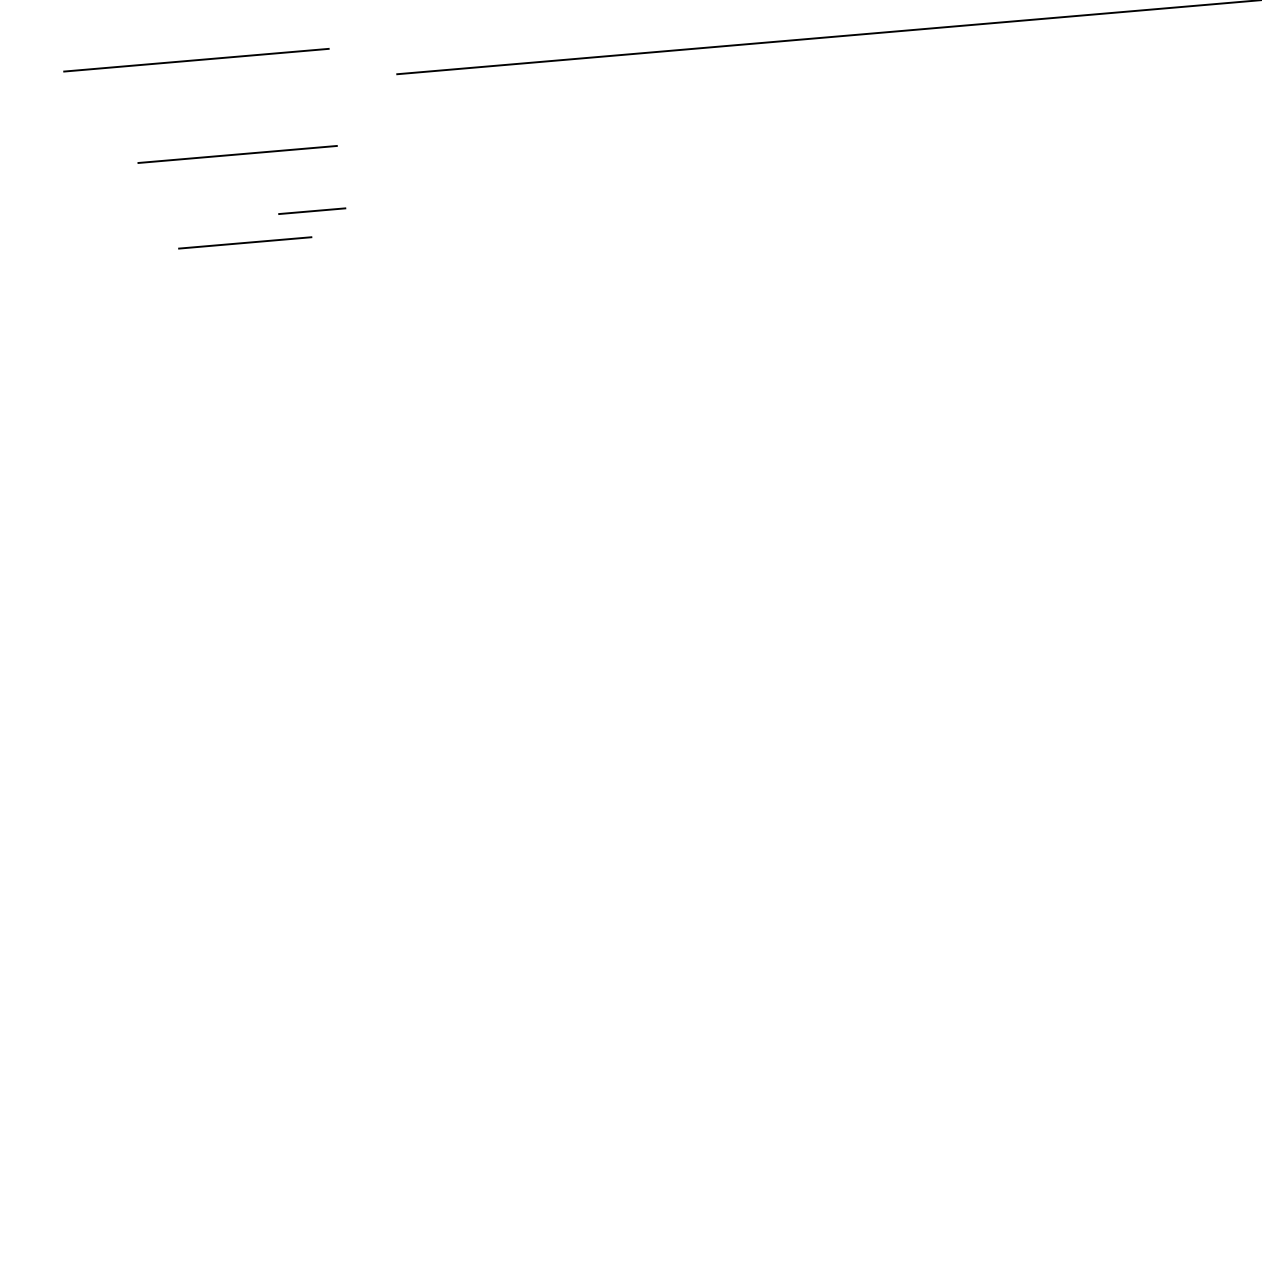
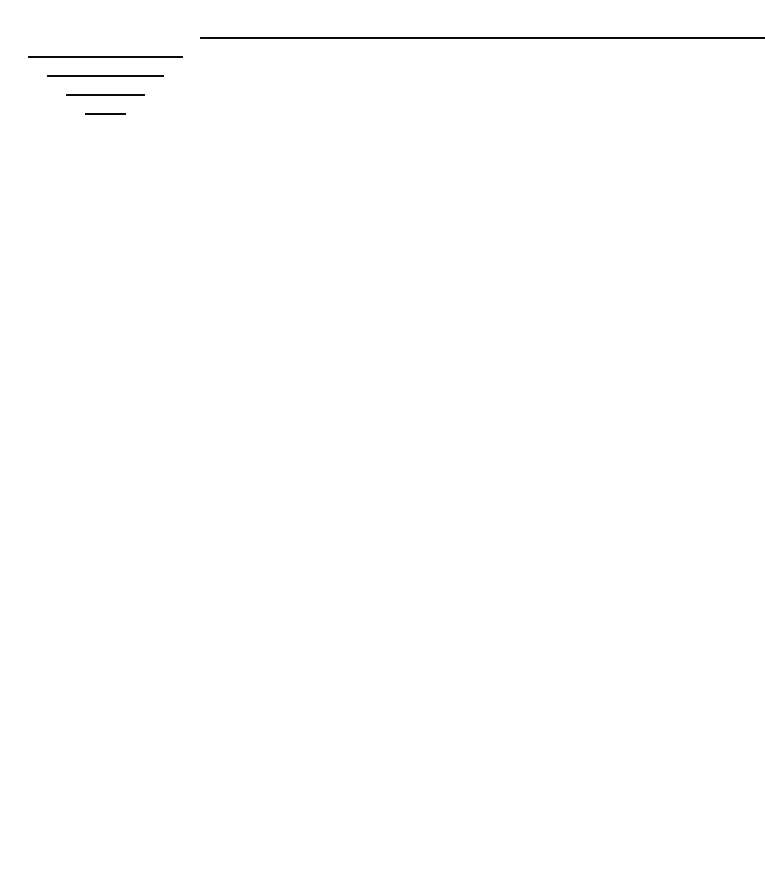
line: (196, 59) -> (105, 56), moved
line: (312, 209) -> (105, 113), moved
line: (245, 241) -> (105, 94), moved

